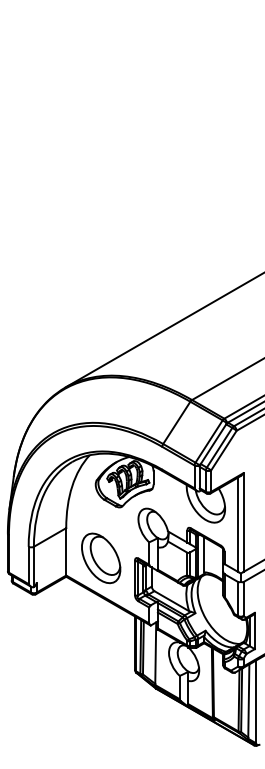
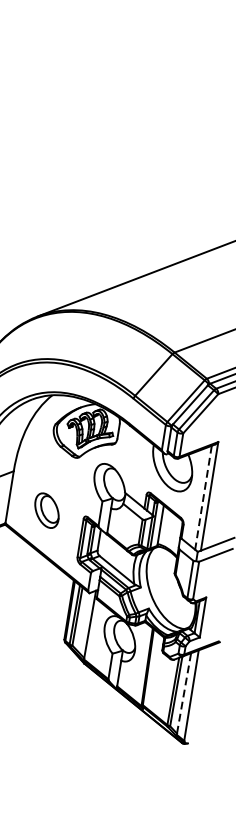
line: (238, 525) -> (203, 498), solid -> dashed
part: (101, 558) -> (47, 510), size x0.6
line: (248, 701) -> (183, 693), solid -> dashed

